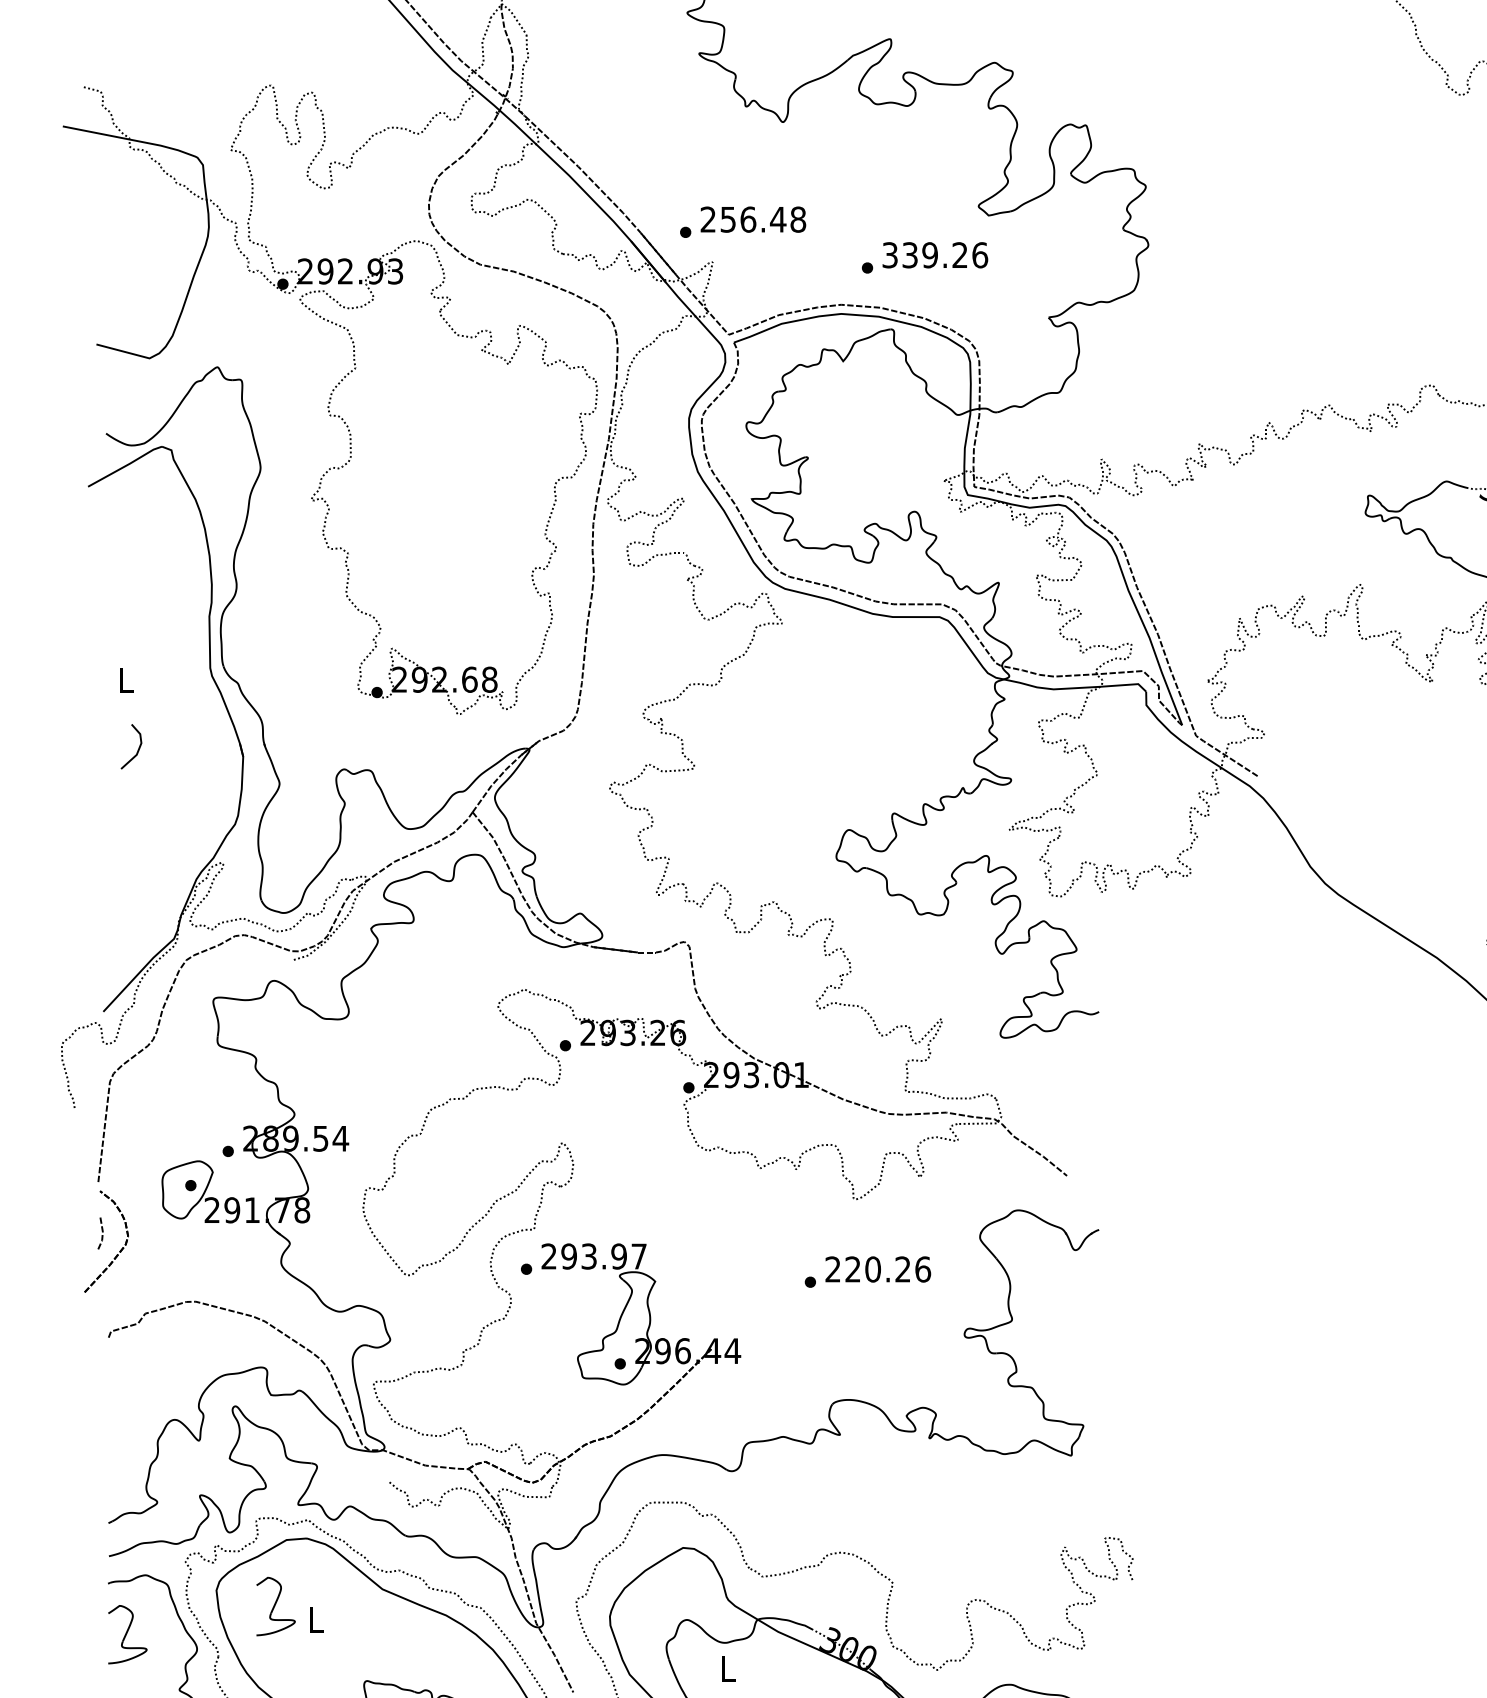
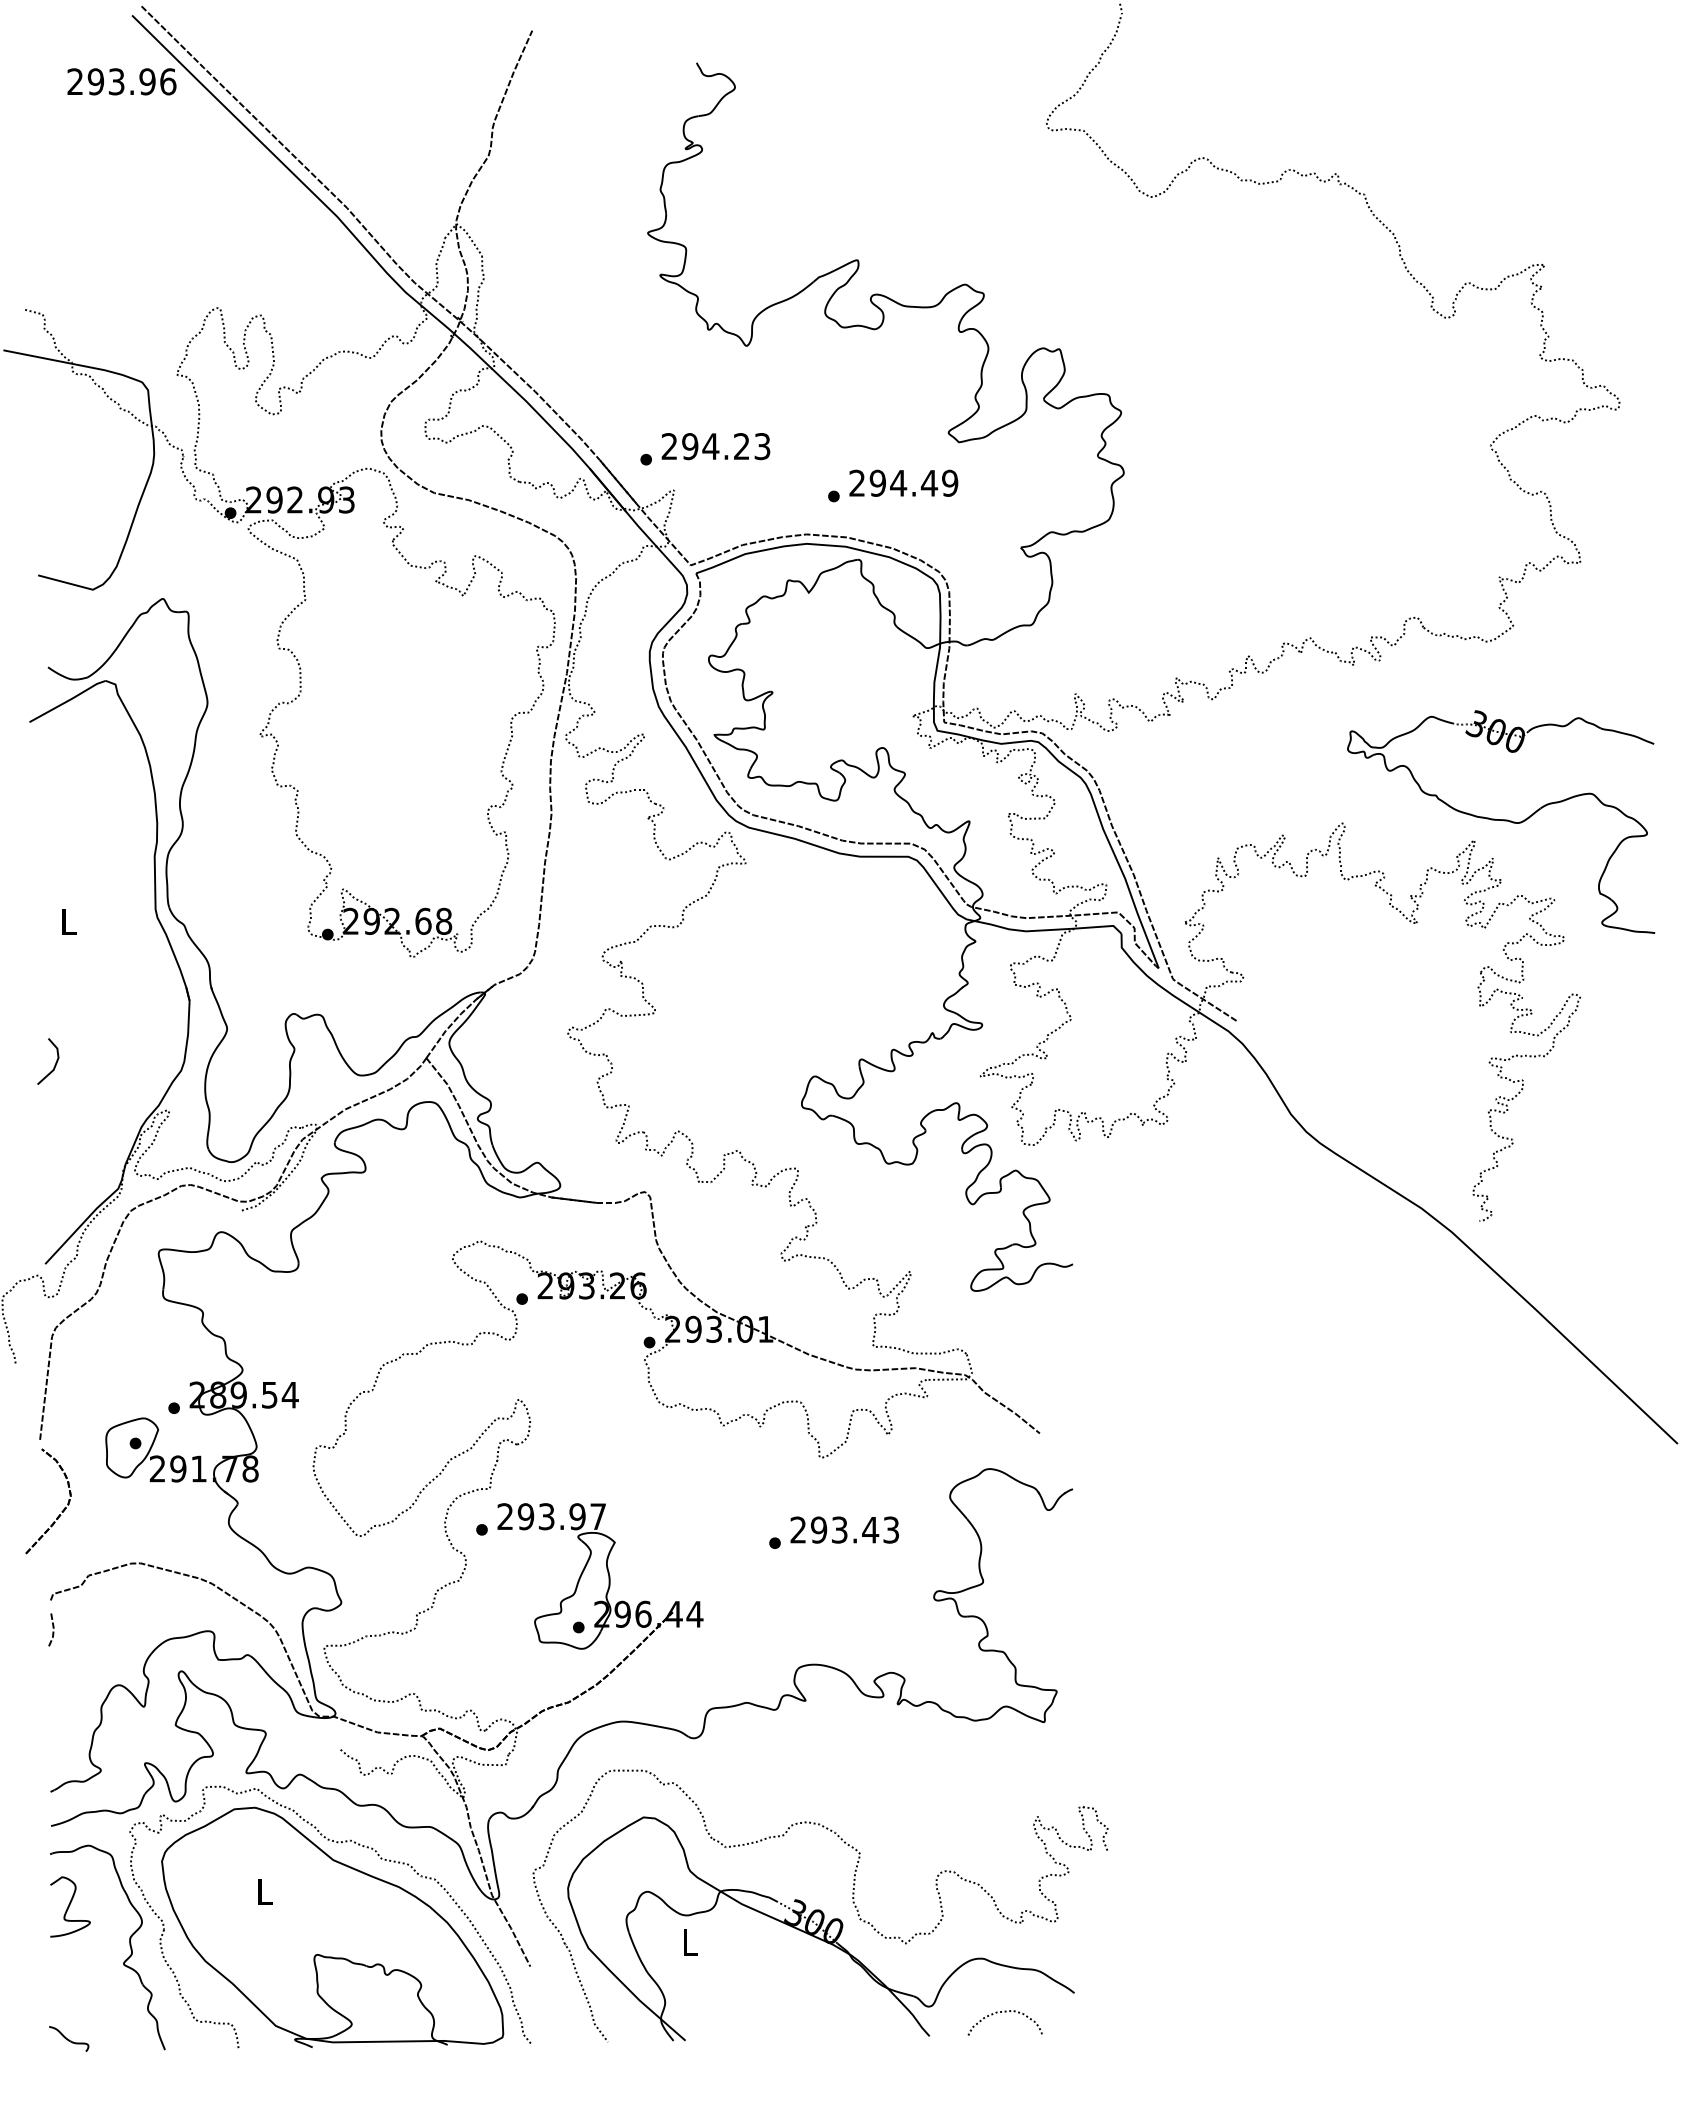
text: (763, 219) -> (726, 446), 256.48 -> 294.23
text: (934, 254) -> (903, 482), 339.26 -> 294.49
line: (137, 749) -> (54, 1064), moved
line: (101, 1232) -> (52, 1628), moved
text: (887, 1268) -> (854, 1529), 220.26 -> 293.43
part: (276, 1606) -> (223, 1877), removed

